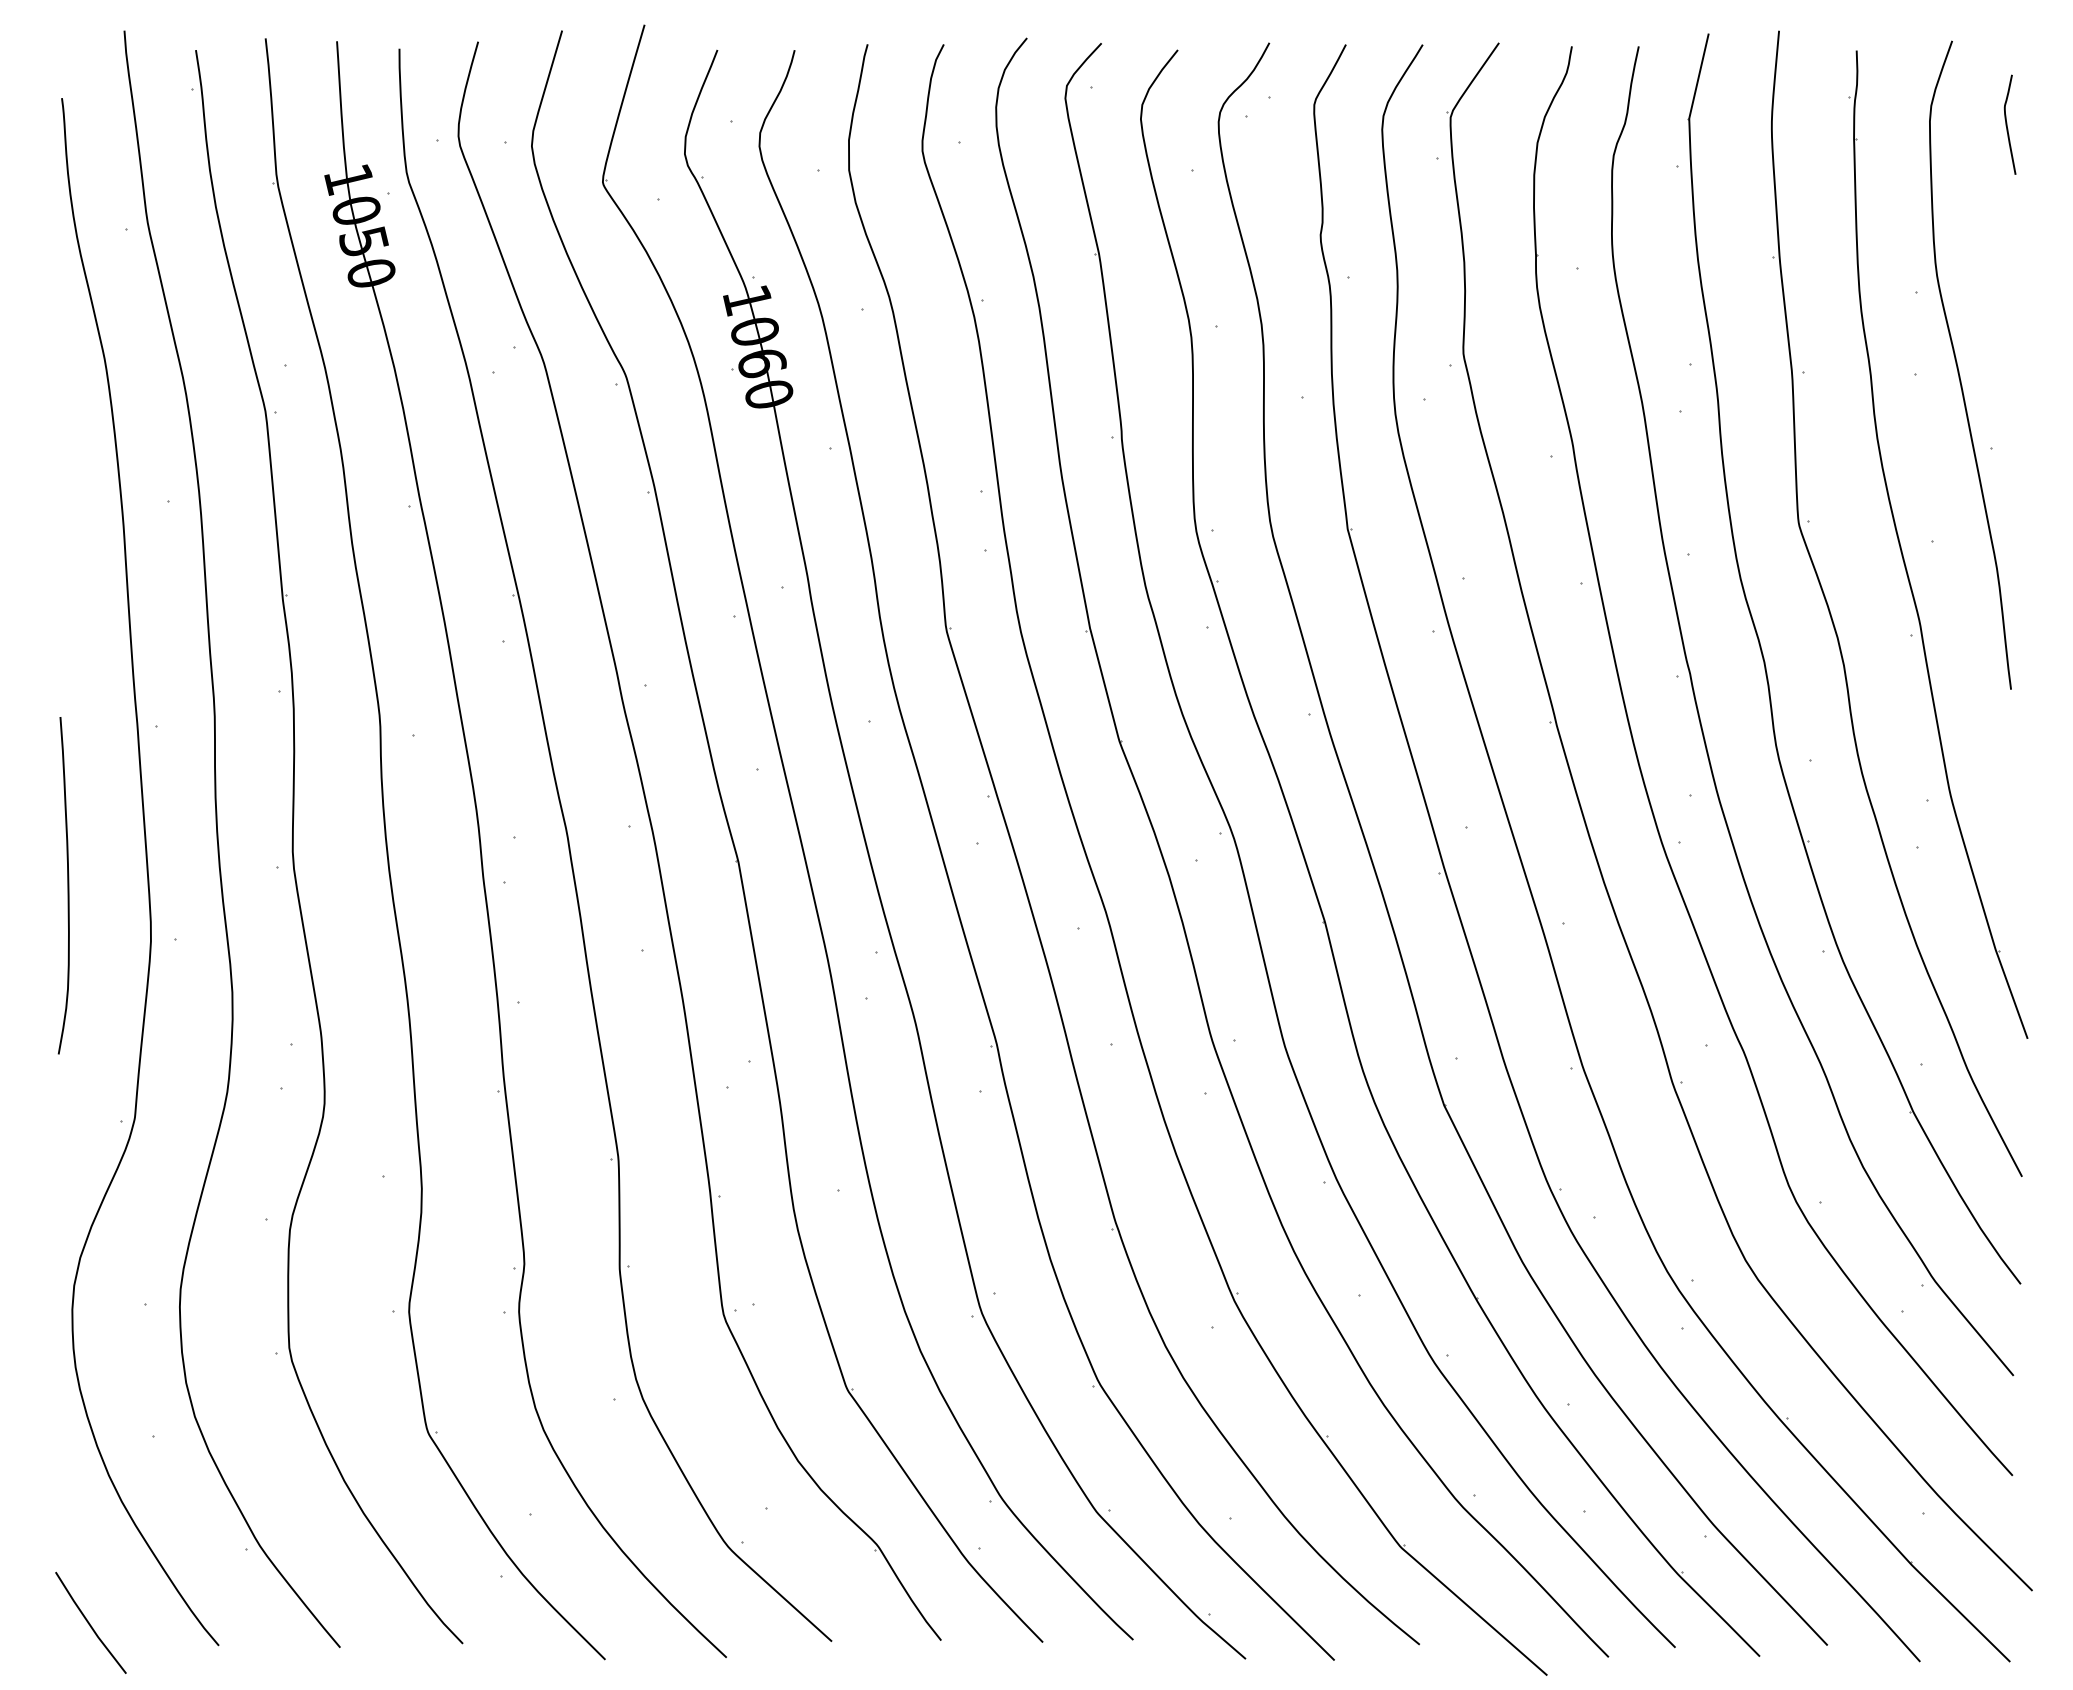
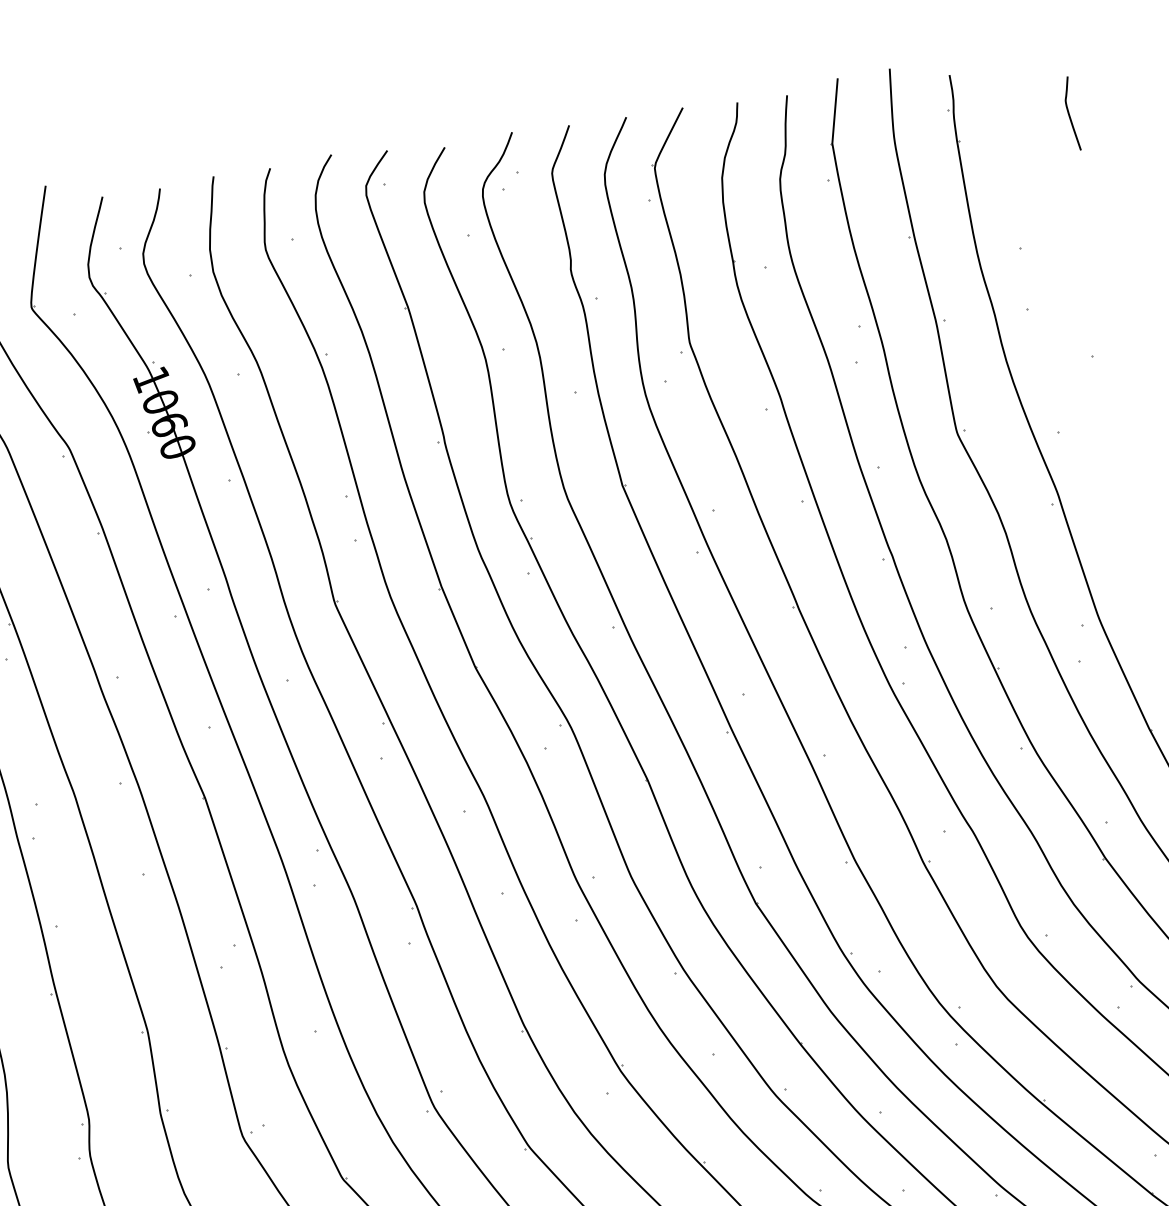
curve: (1958, 366) -> (1059, 299), removed

